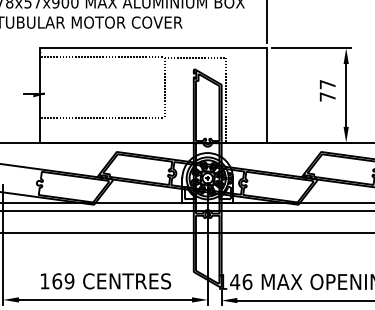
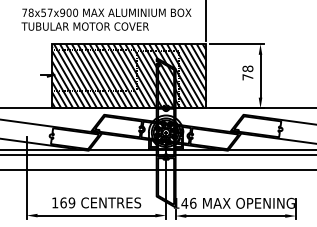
text: (327, 84) -> (247, 68), 77 -> 78
hatch: (153, 95) -> (129, 76), added

